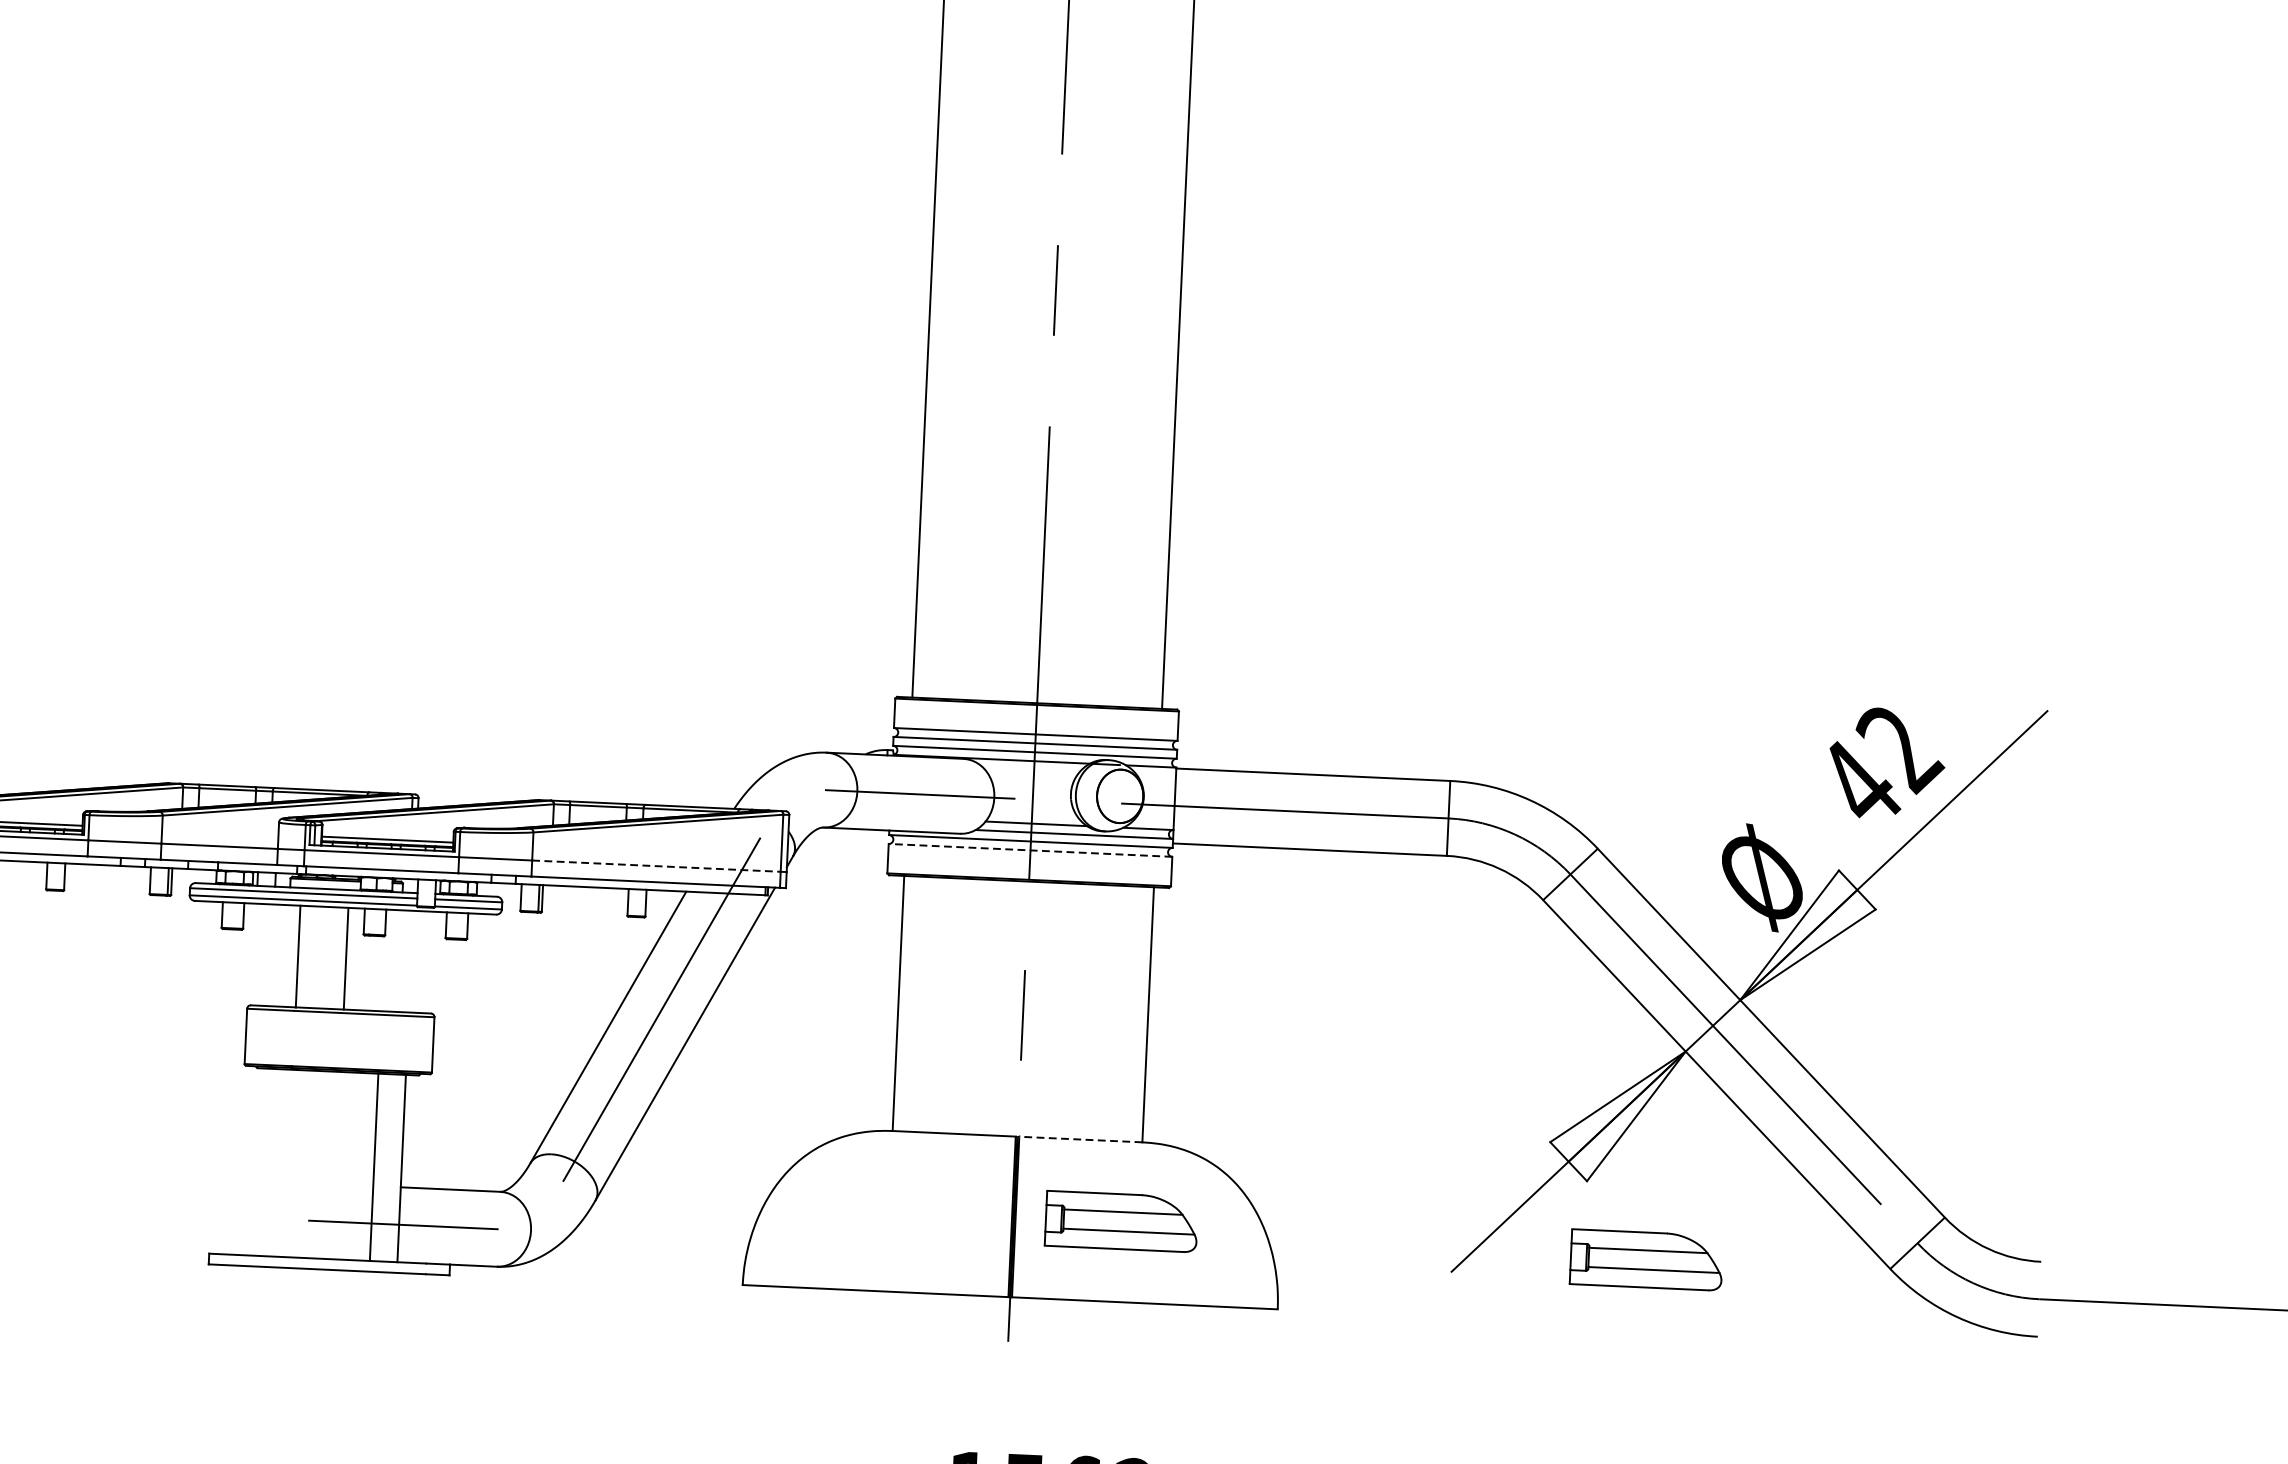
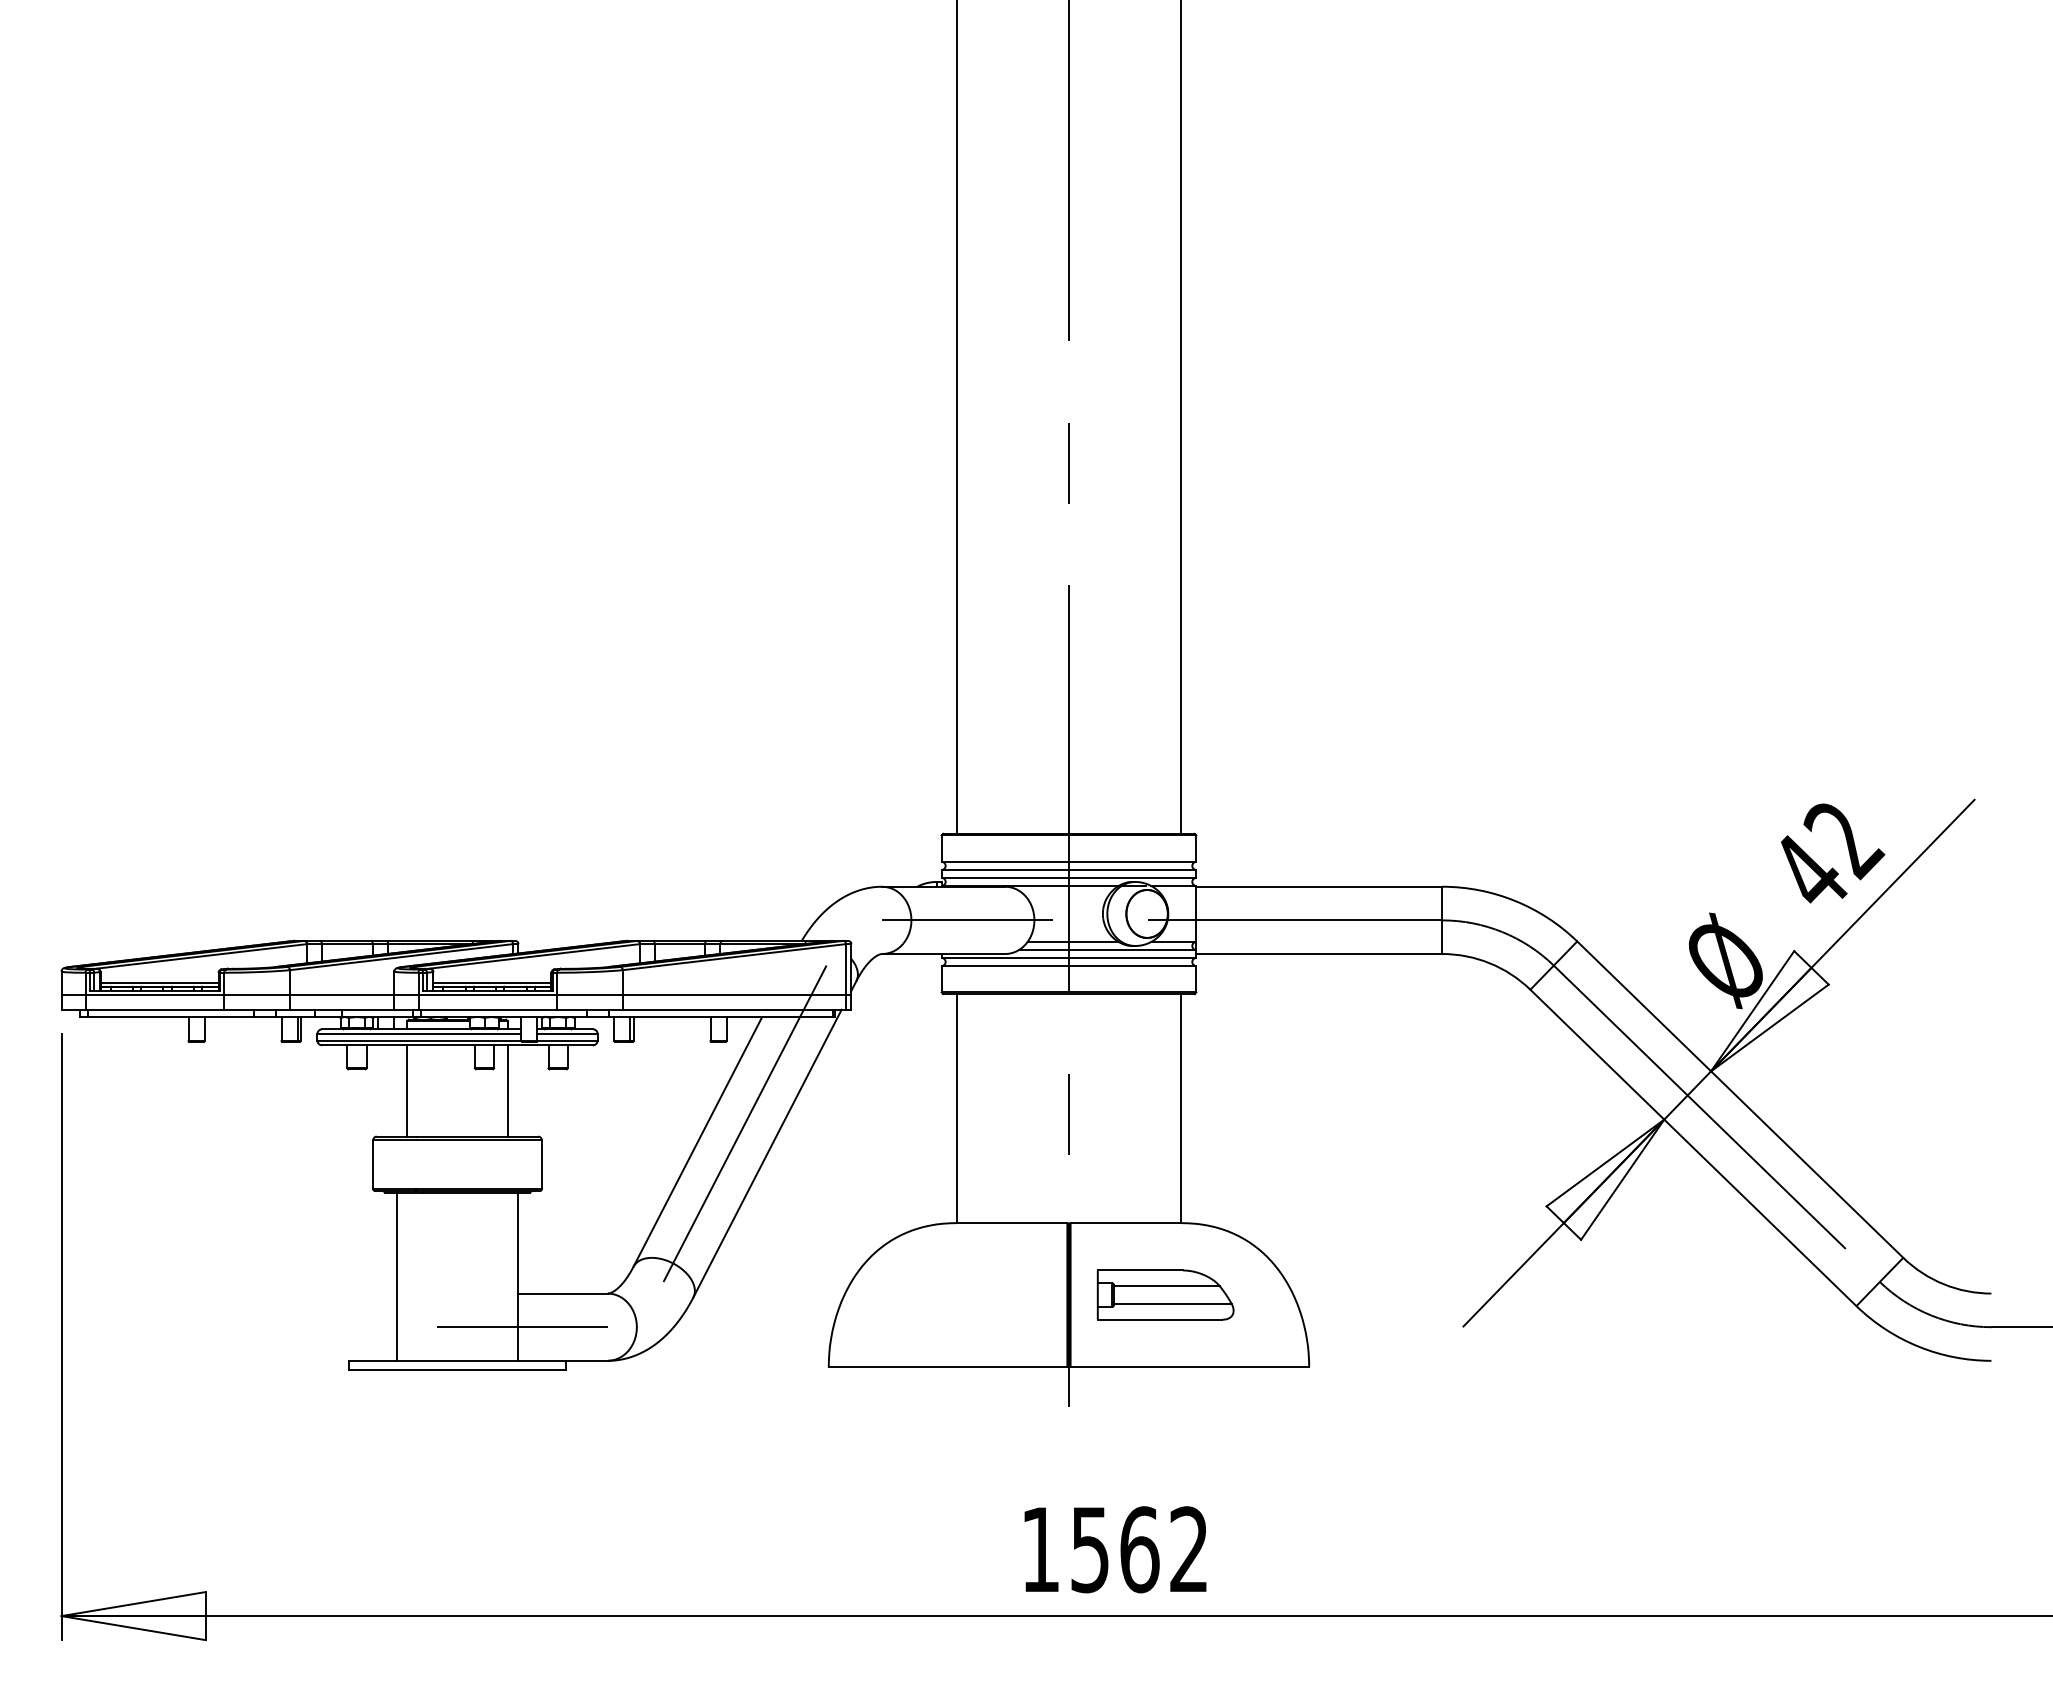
line: (1029, 850) -> (1068, 966), dashed -> solid
line: (656, 866) -> (734, 995), dashed -> solid
line: (298, 956) -> (508, 1090), moved
line: (346, 958) -> (407, 1090), moved
line: (1080, 1139) -> (1125, 1223), dashed -> solid
line: (373, 1167) -> (396, 1276), moved
part: (1646, 1259) -> (1637, 1307), removed

